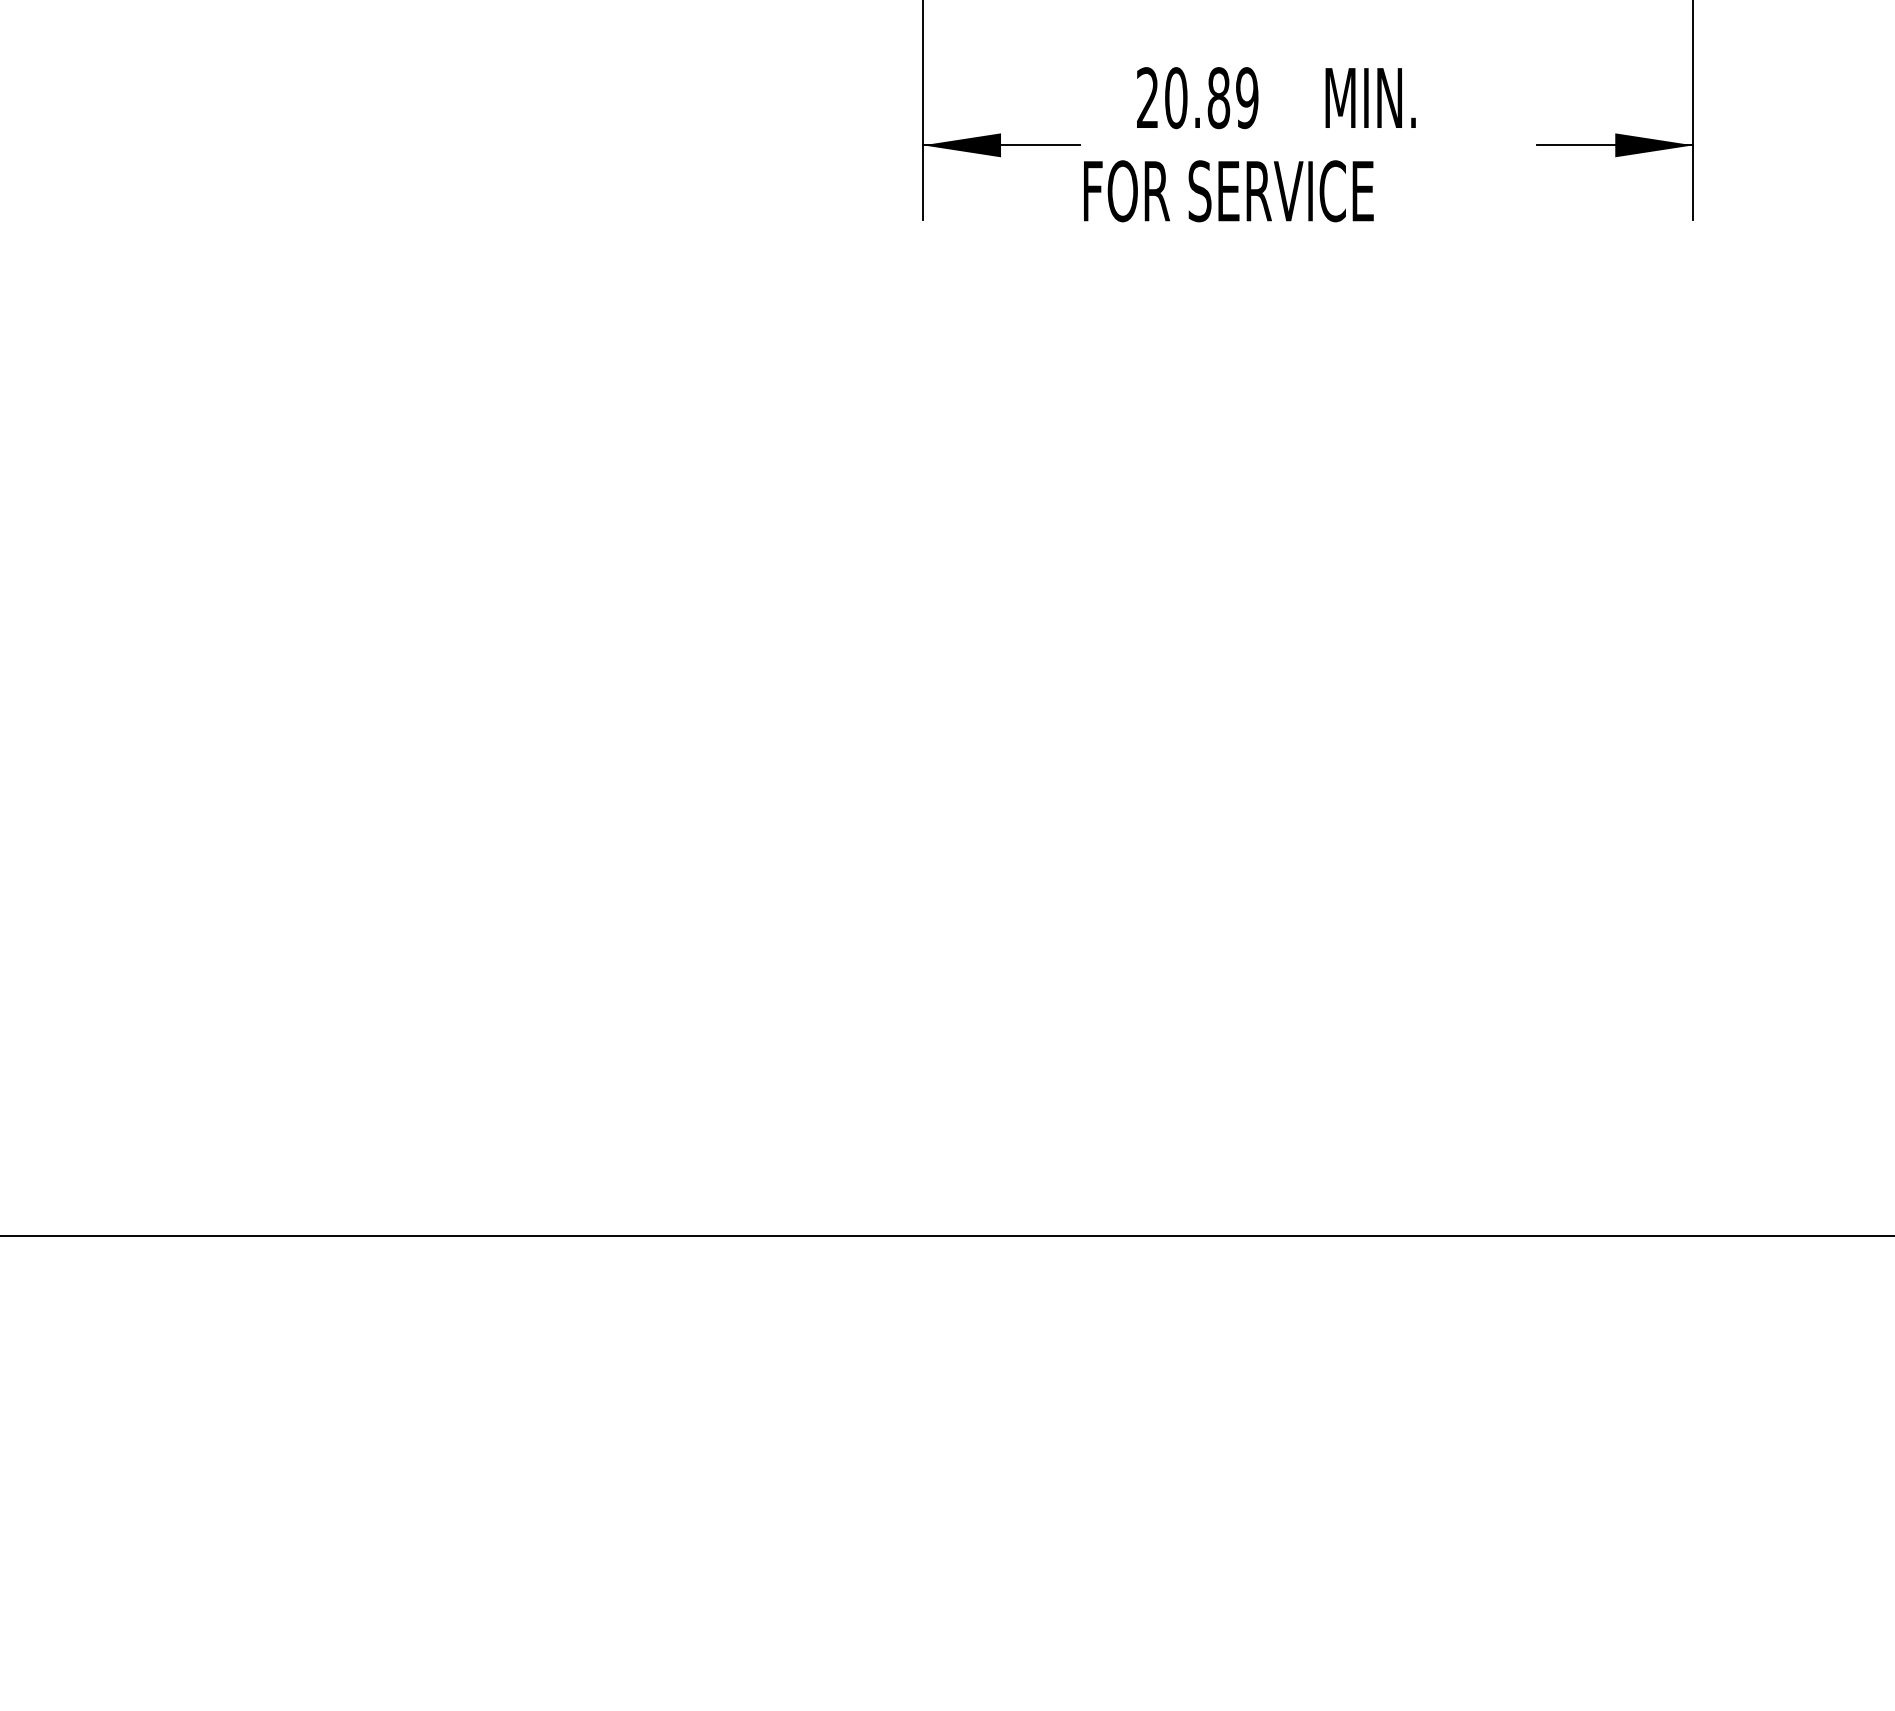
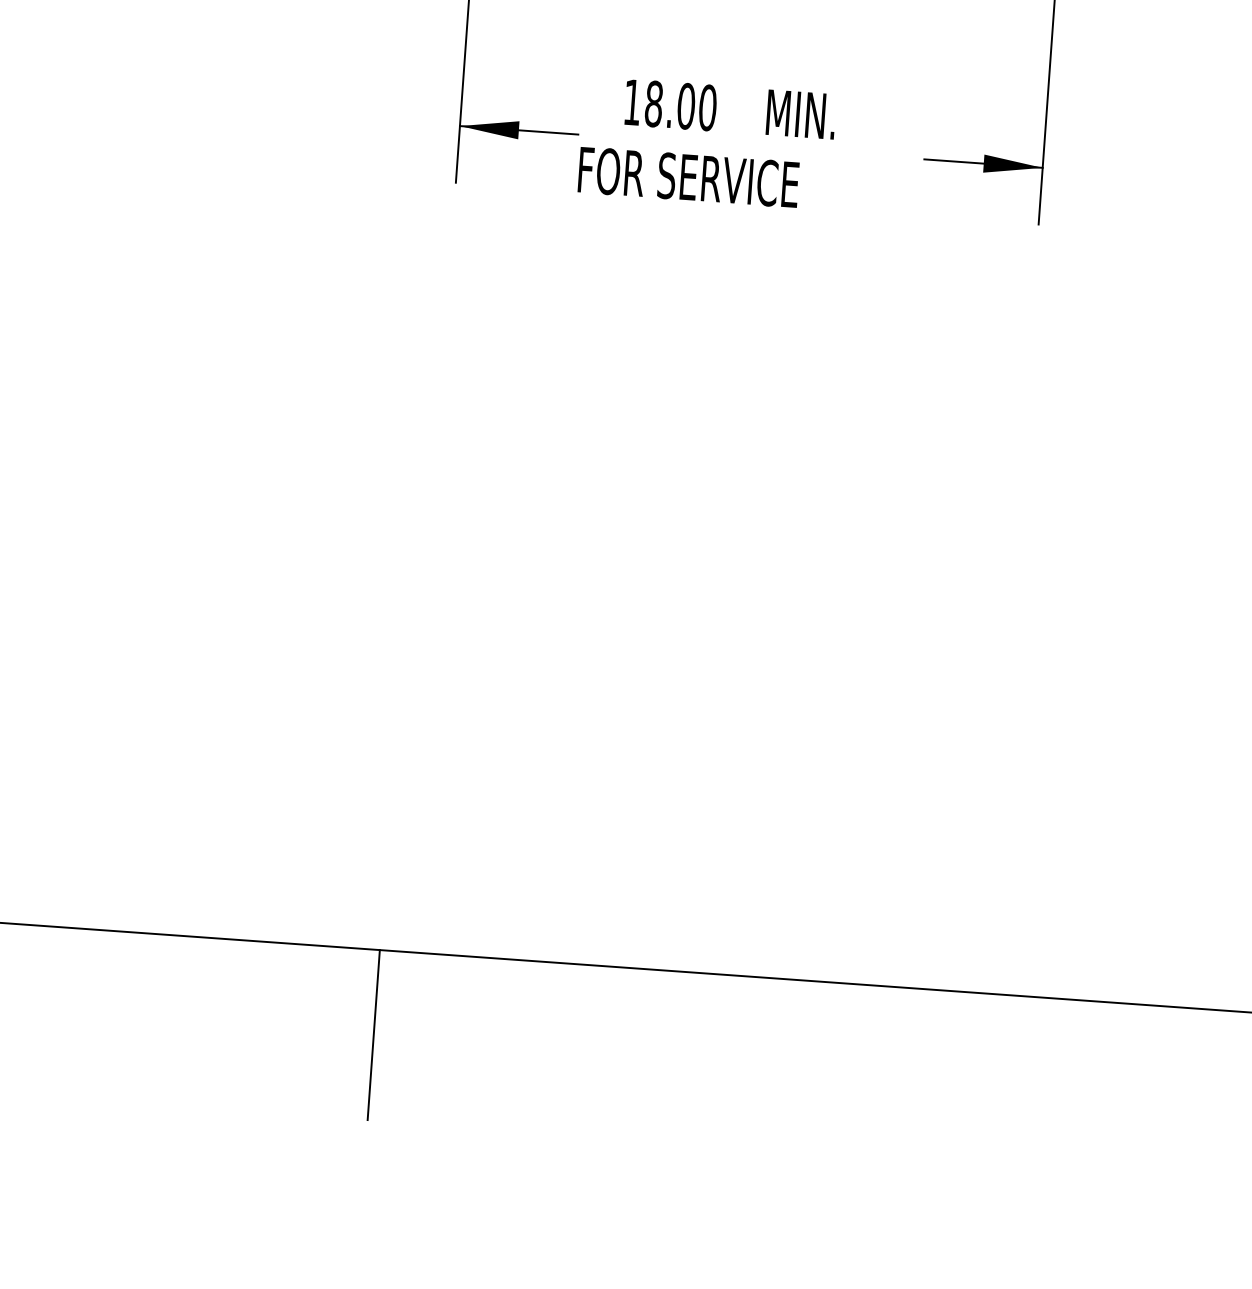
text: (1197, 98) -> (670, 105), 20.89 -> 18.00
line: (895, 1348) -> (373, 1035), added

